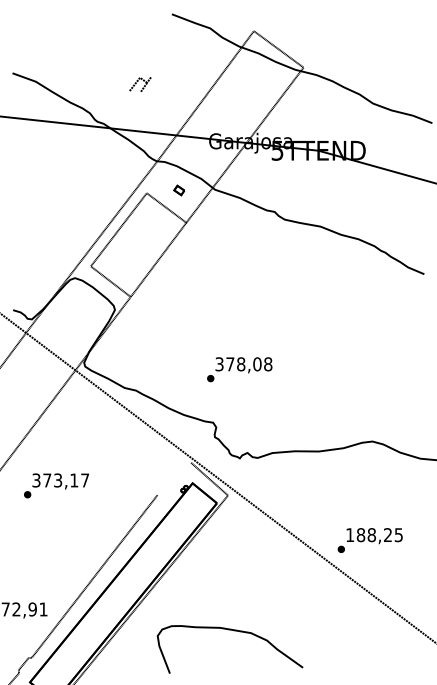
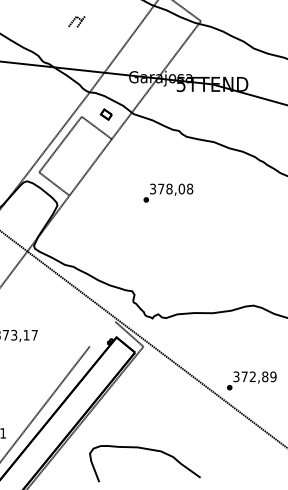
part: (140, 84) -> (76, 21), moved
part: (179, 190) -> (106, 114), size x1.43
text: (239, 369) -> (168, 192), moved
text: (374, 535) -> (254, 377), 188,25 -> 372,89

